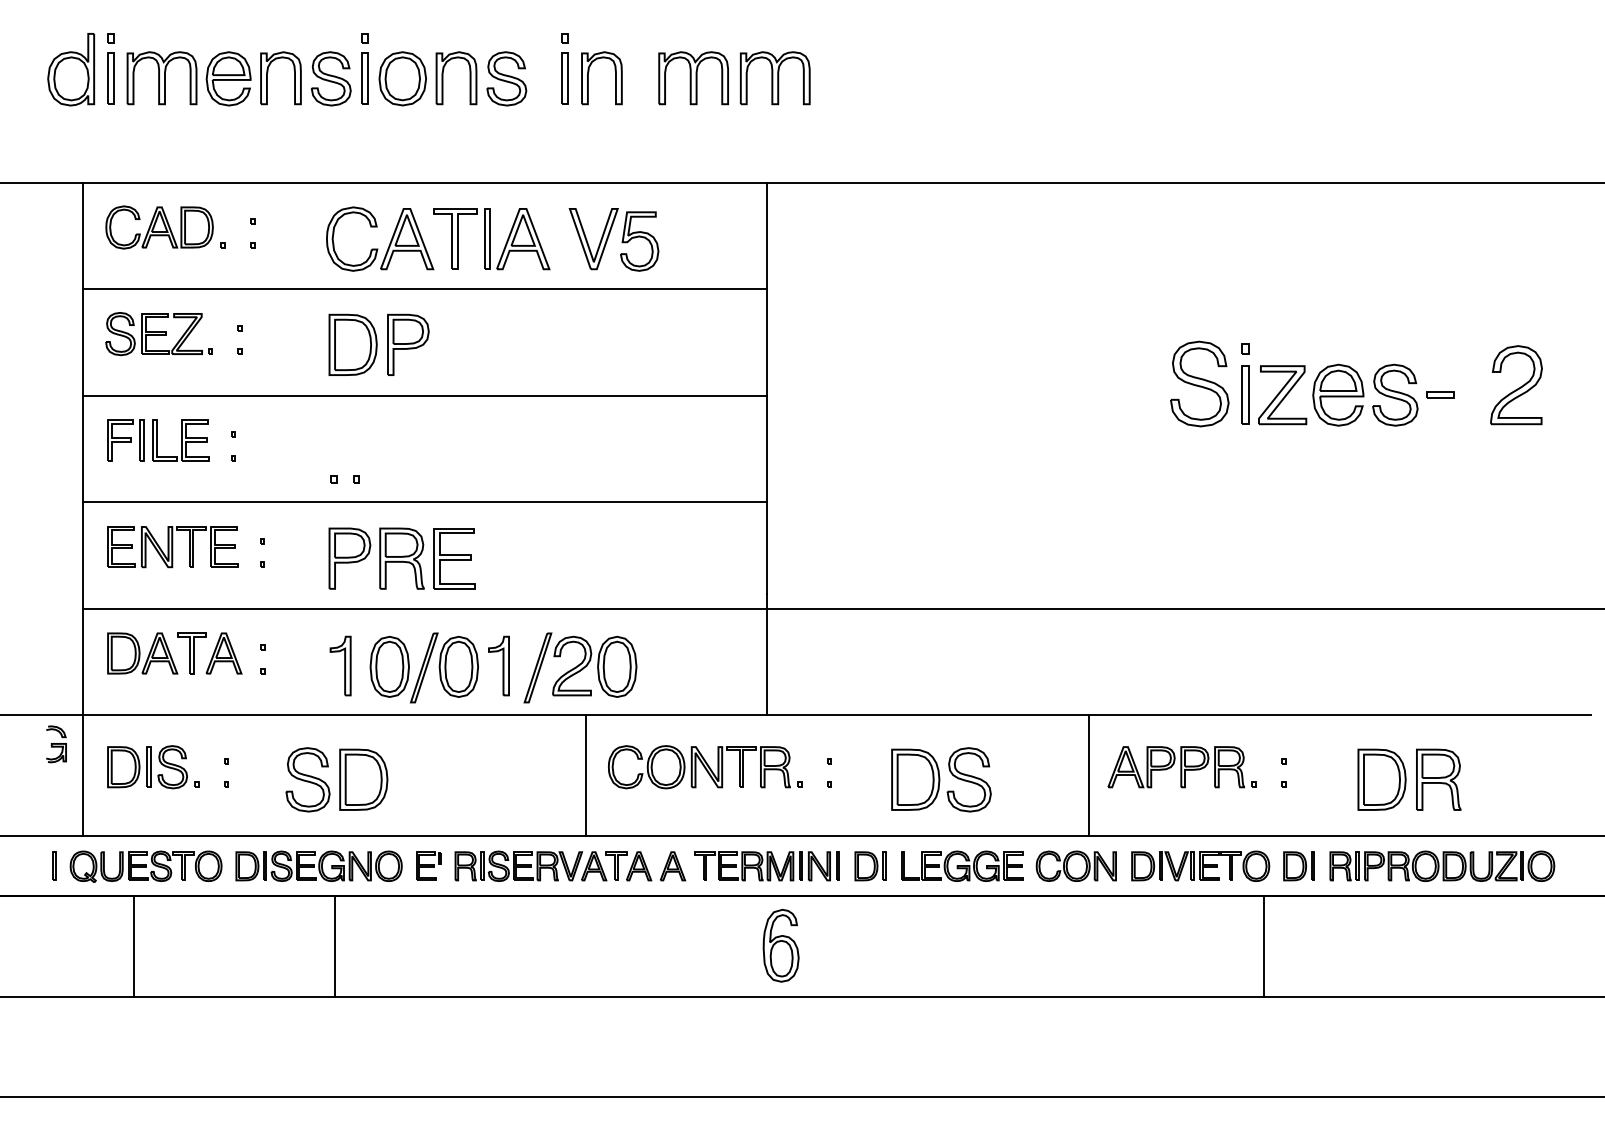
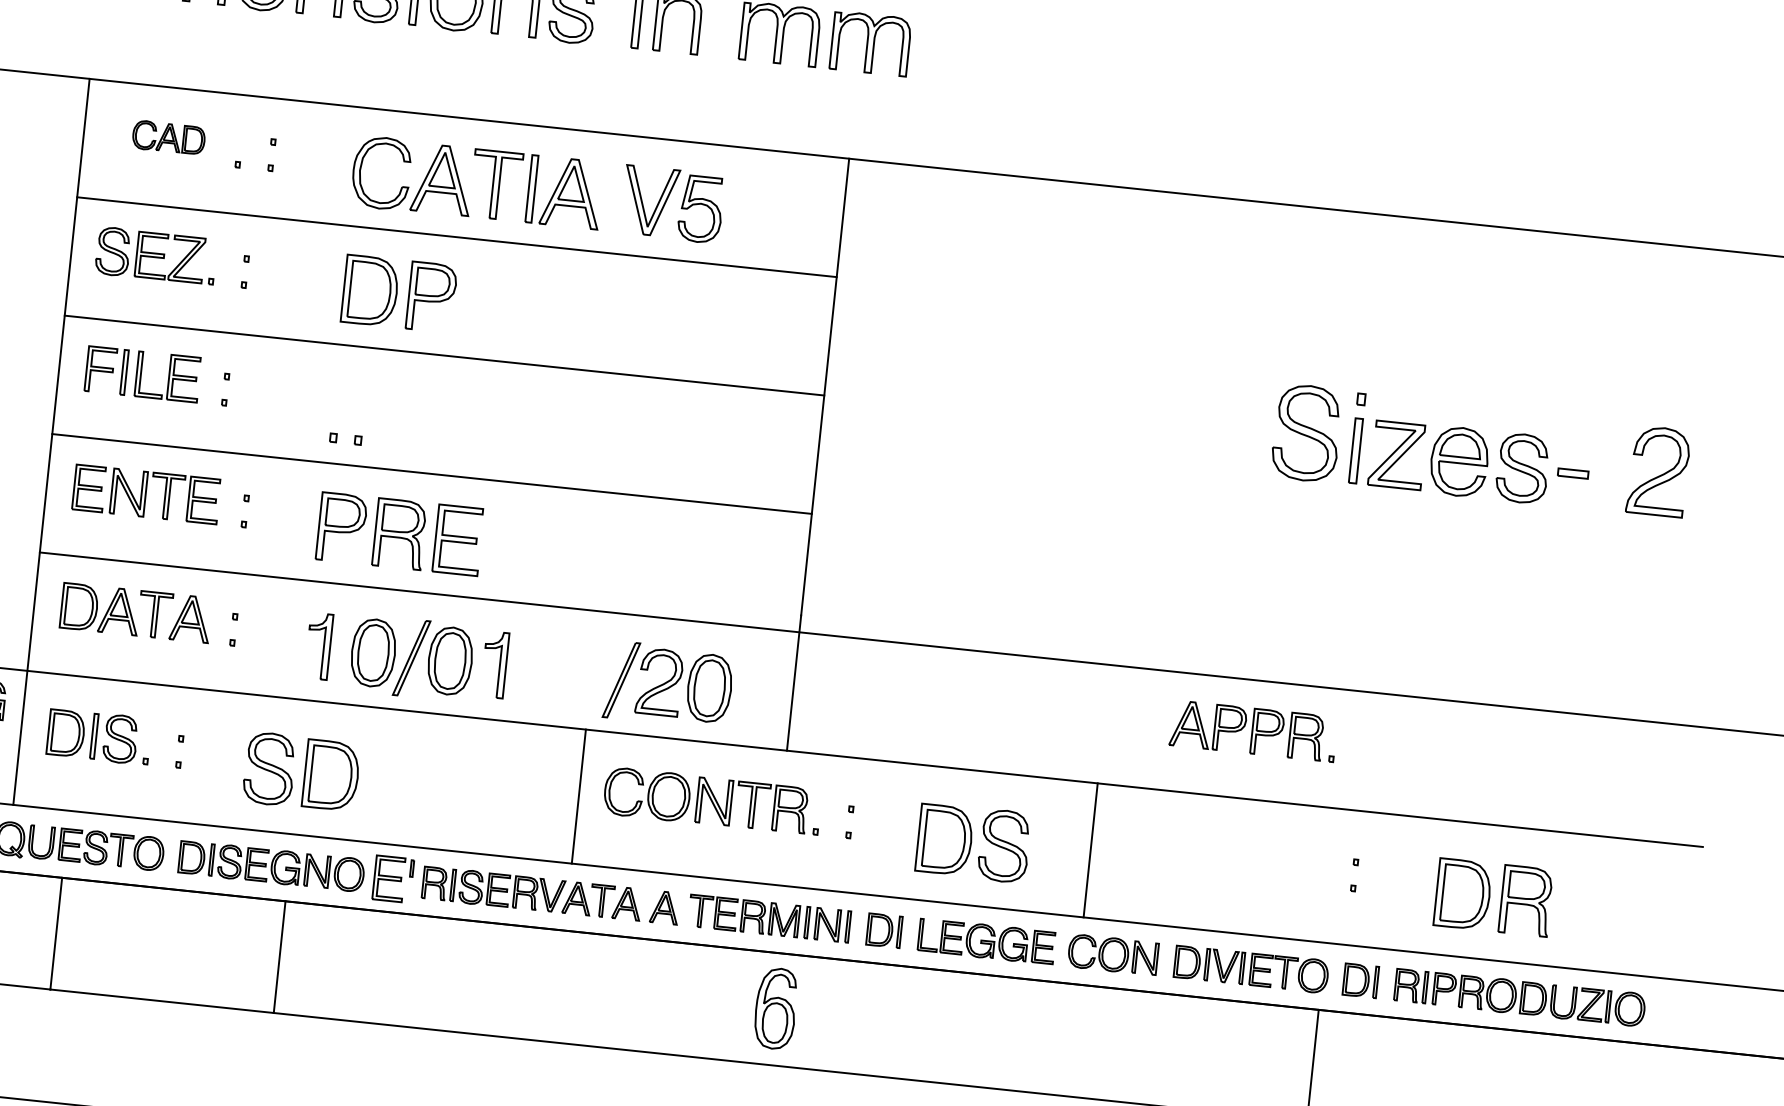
part: (159, 227) -> (168, 137), size x0.6
part: (580, 667) -> (668, 684), moved
part: (1181, 767) -> (1252, 731), moved
line: (1088, 775) -> (1090, 850), moved
part: (428, 865) -> (393, 878), size x1.4

